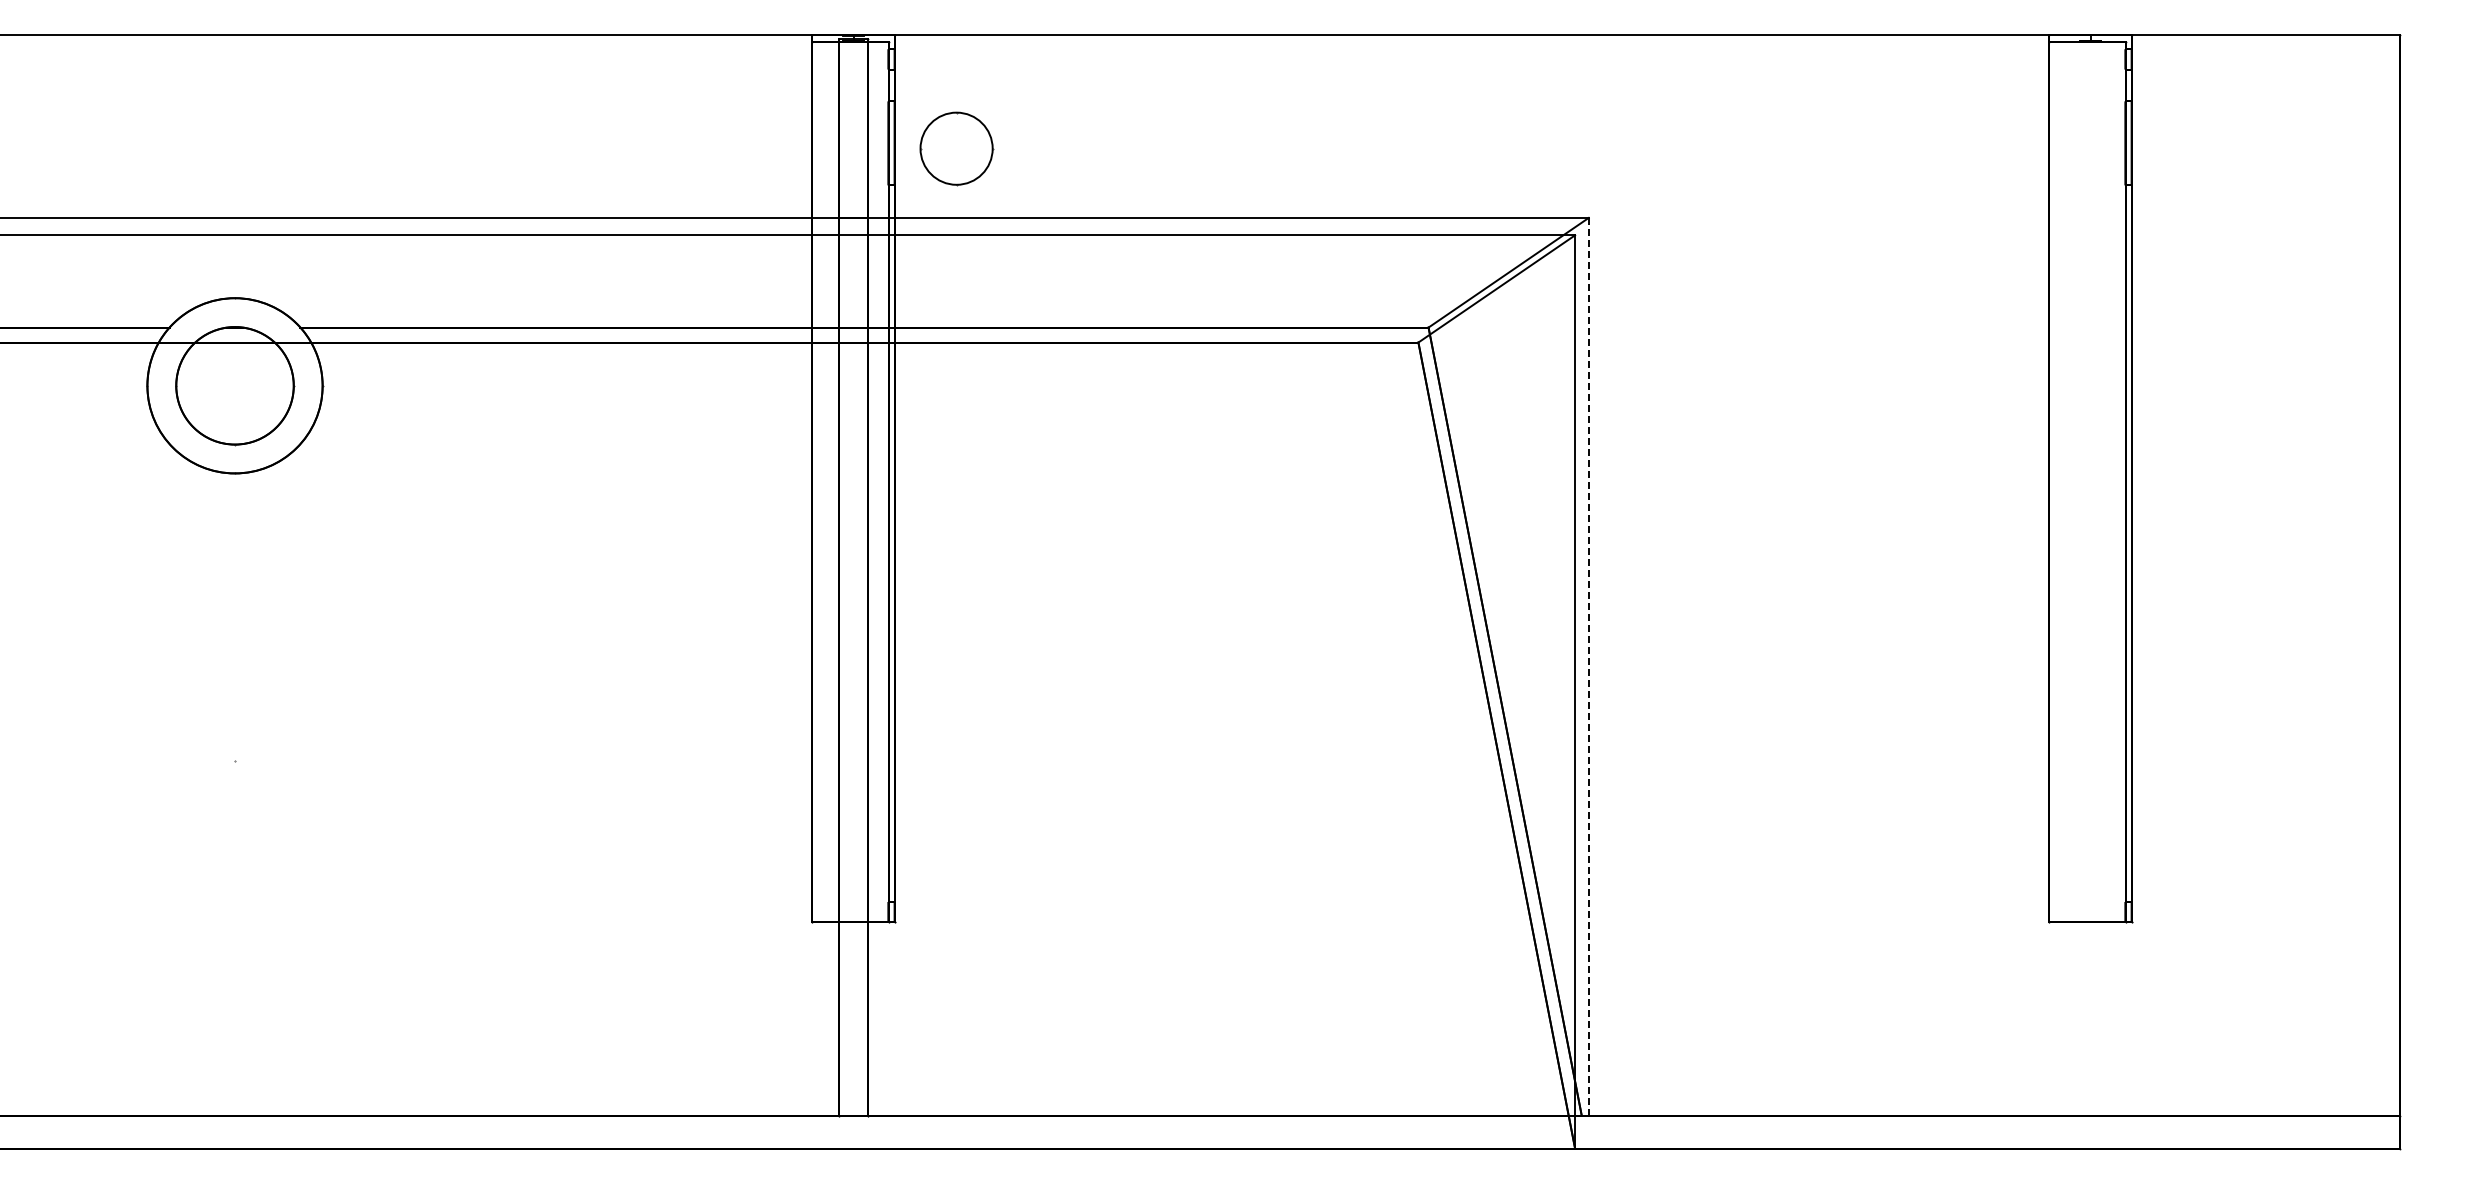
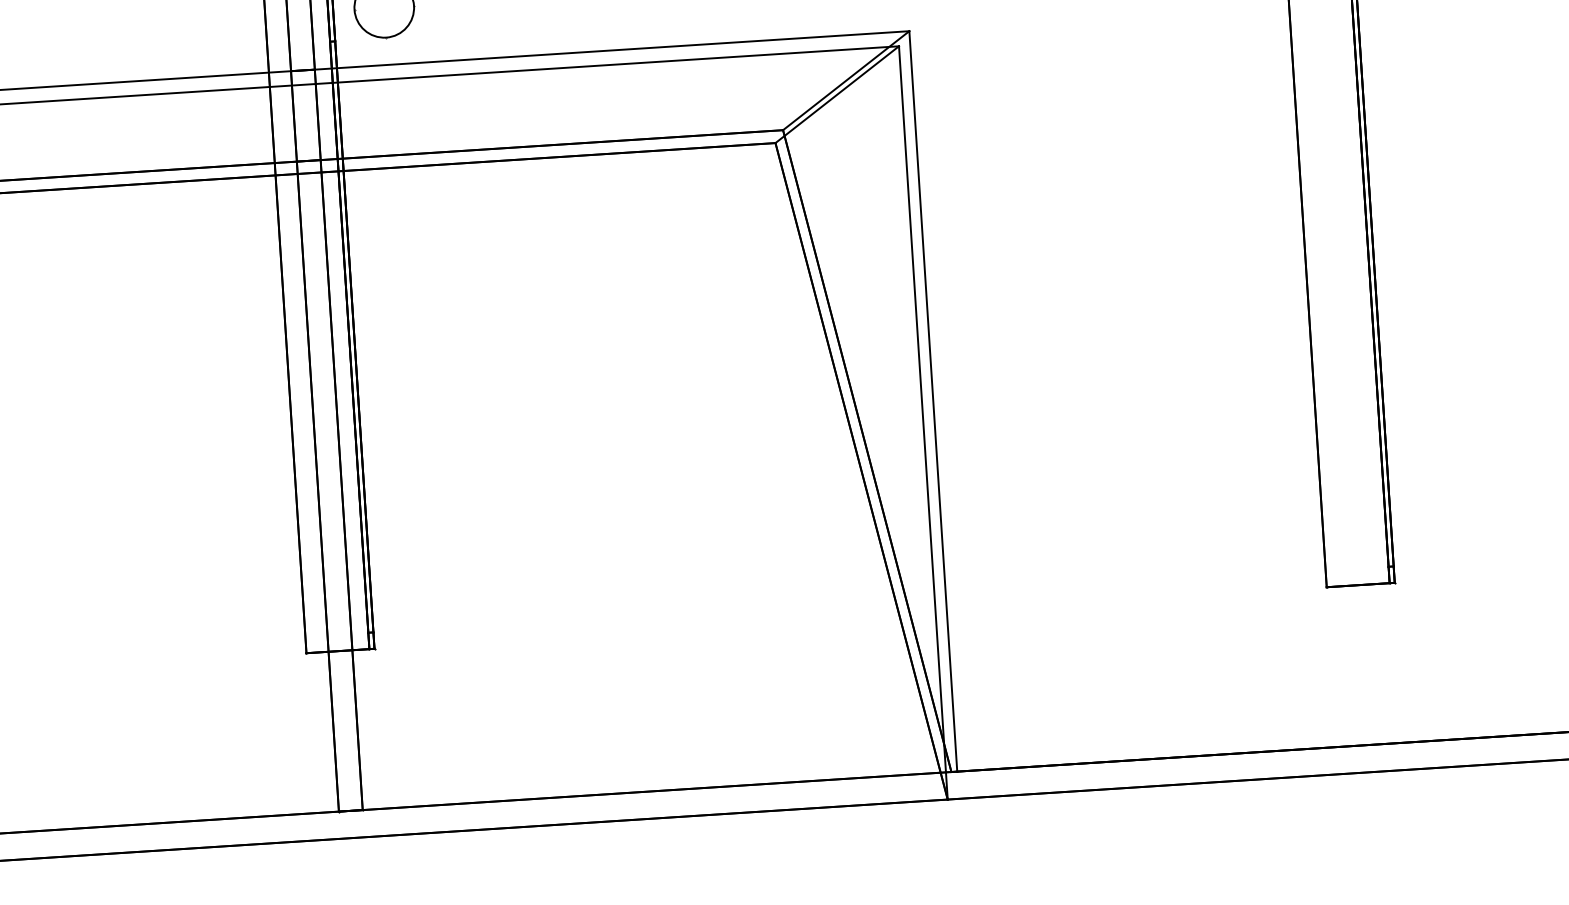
line: (1588, 666) -> (933, 401), dashed -> solid

